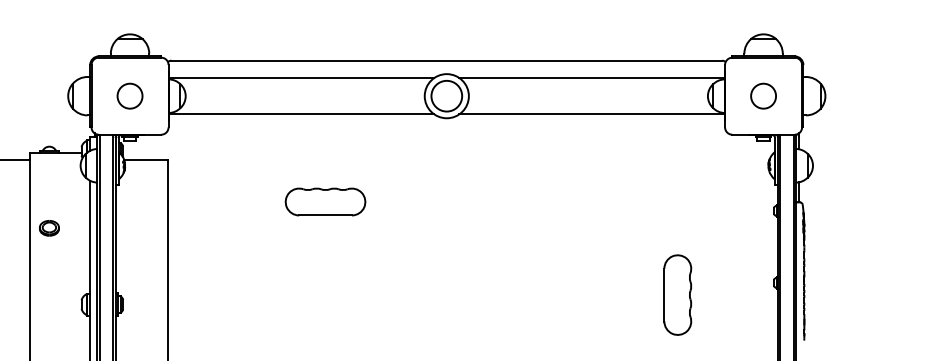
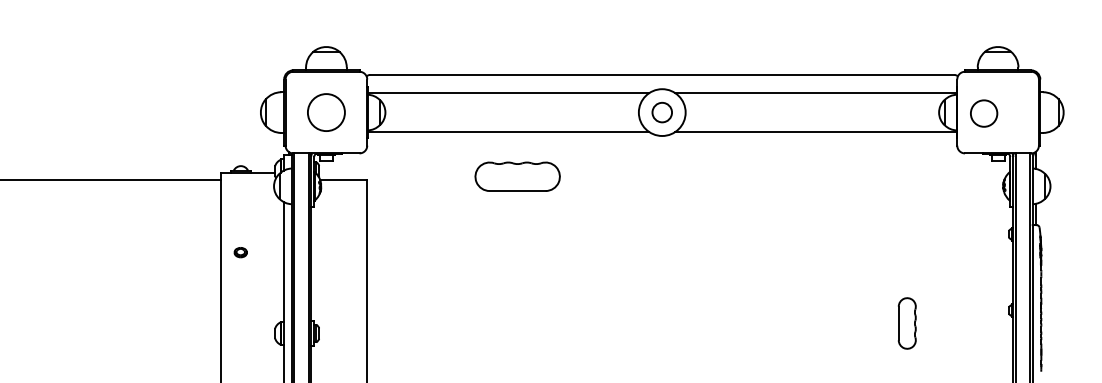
circle: (130, 96) -> (326, 112), size x1.4
circle: (446, 96) -> (661, 112), size x0.6
circle: (763, 96) -> (984, 113), moved
part: (325, 201) -> (517, 176), moved
part: (49, 228) -> (240, 252), size x0.6
part: (678, 295) -> (907, 323), size x0.6

